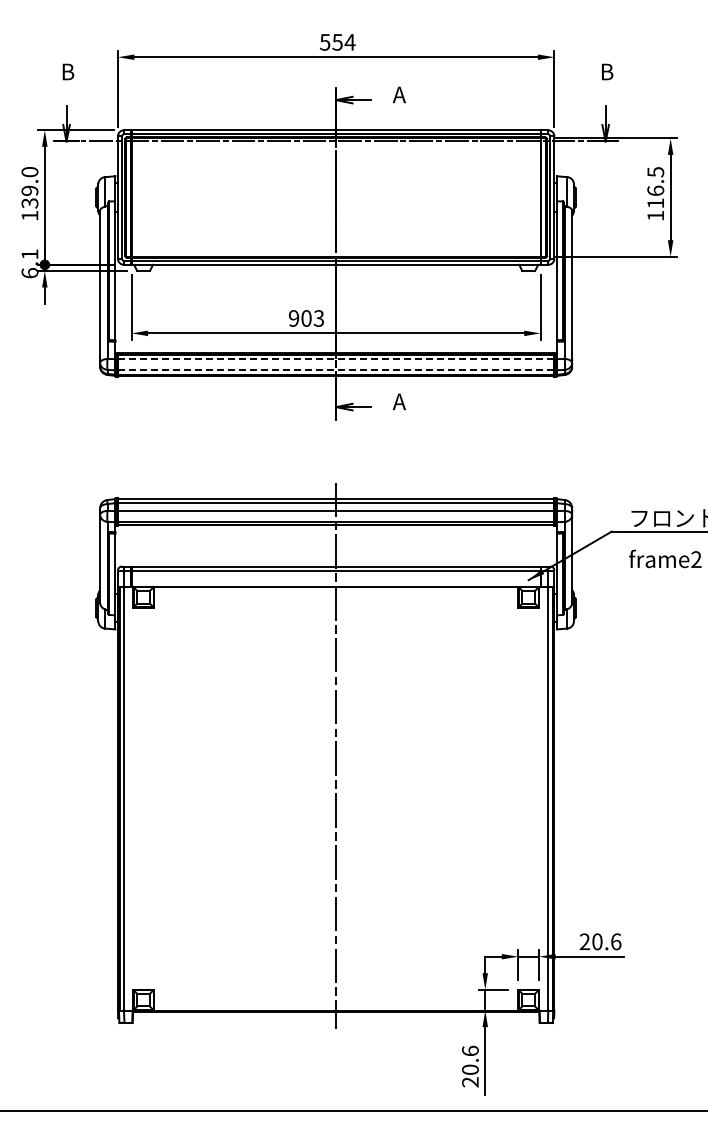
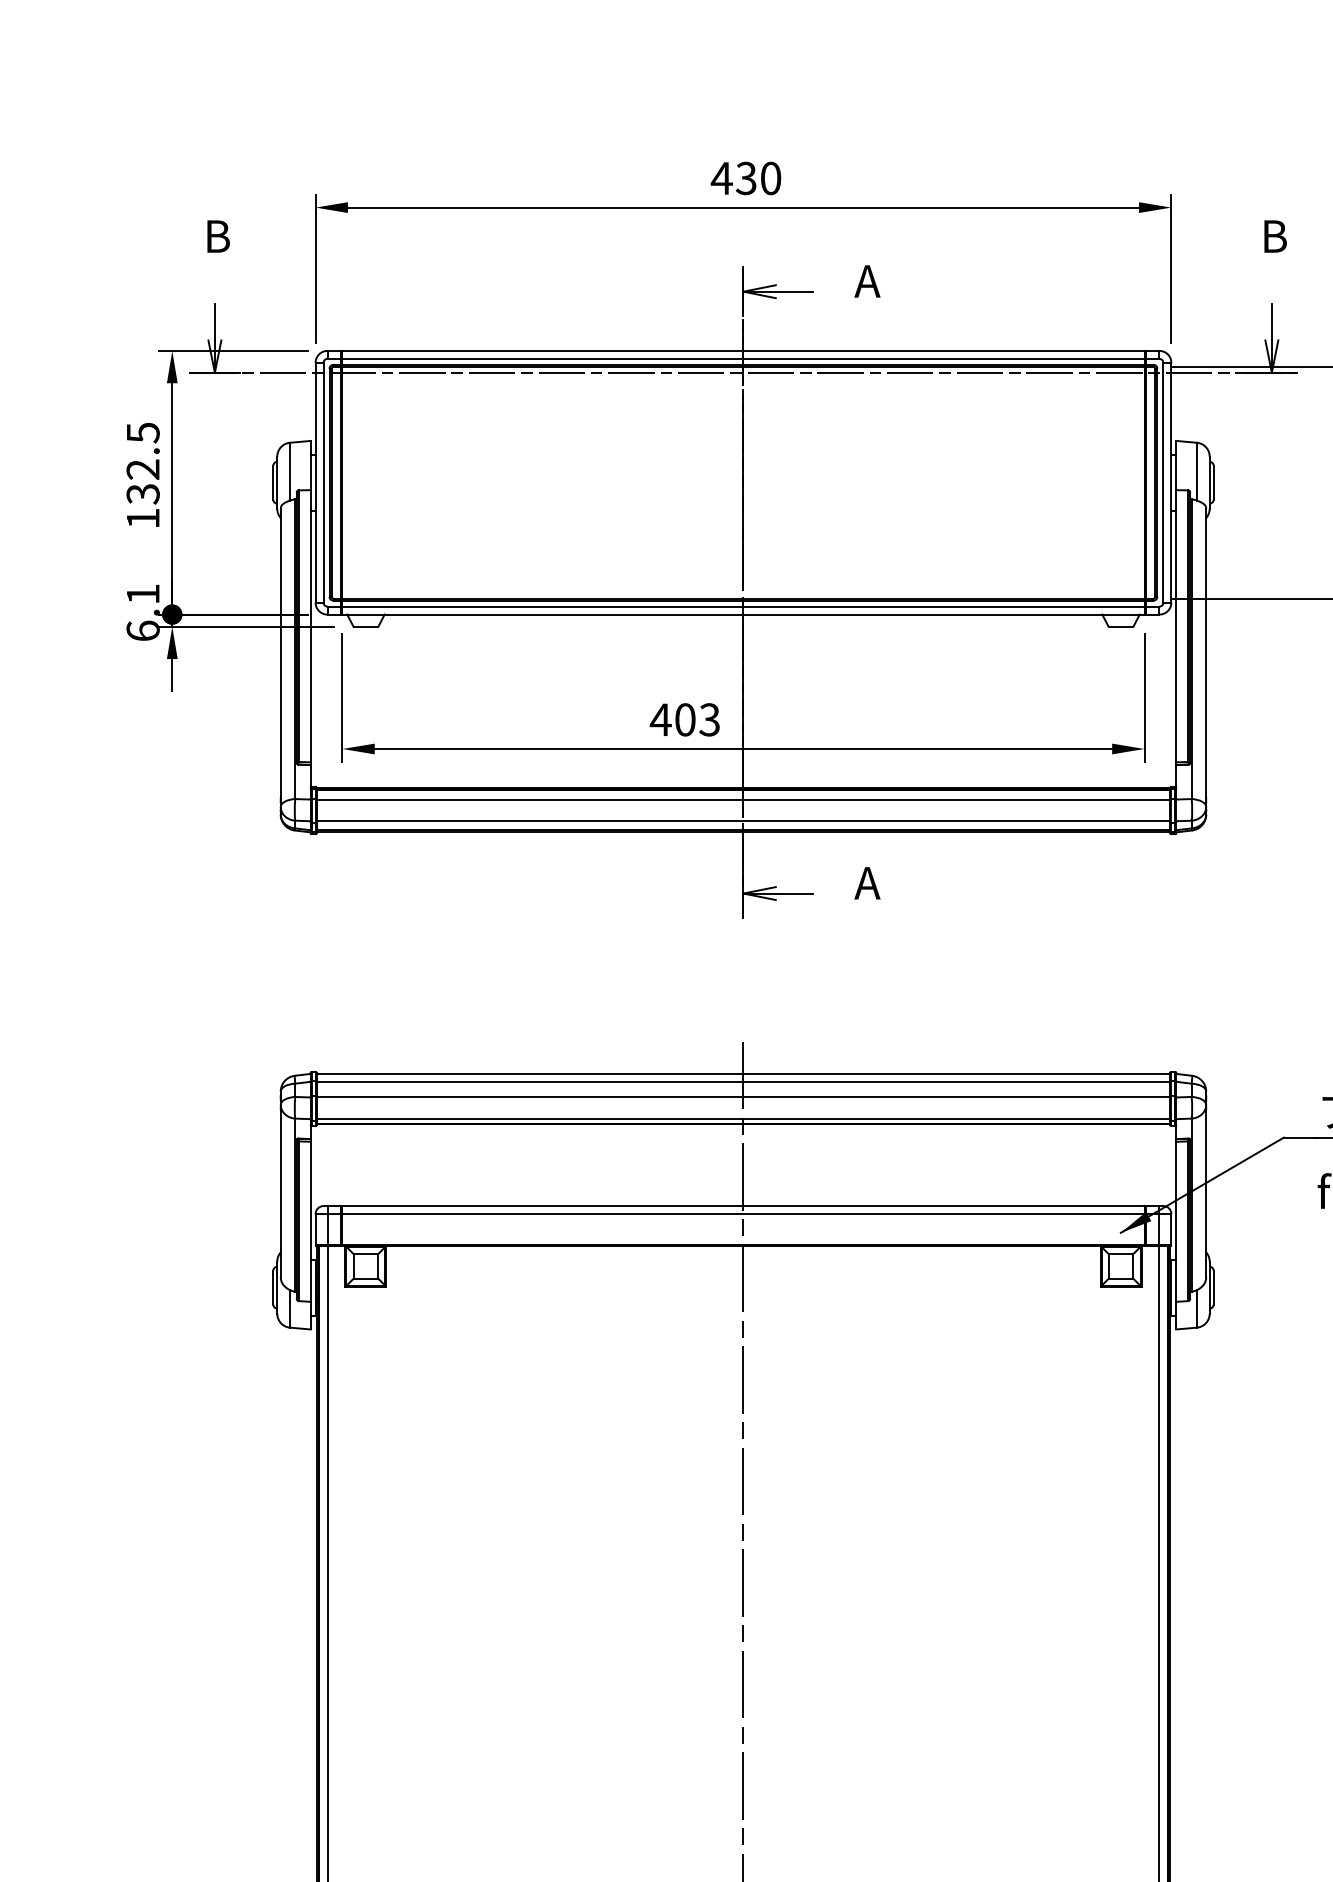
text: (337, 41) -> (746, 176), 554 -> 430
text: (29, 181) -> (142, 451), 139.0 -> 132.5
text: (293, 318) -> (659, 719), 903 -> 403
line: (336, 359) -> (744, 800), dashed -> solid
line: (336, 370) -> (744, 821), dashed -> solid

